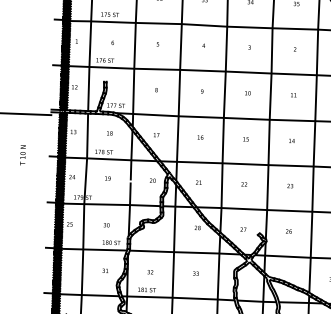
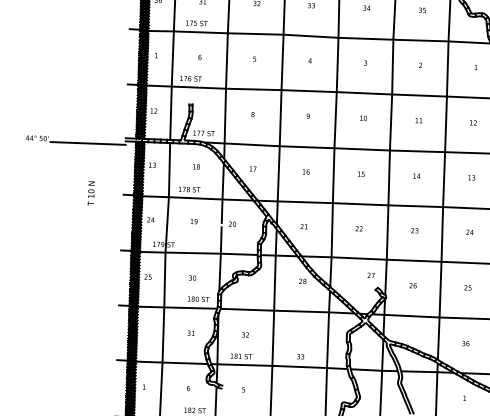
text: (152, 180) -> (232, 223), moved
text: (242, 228) -> (370, 274), moved
text: (195, 273) -> (300, 356), moved

